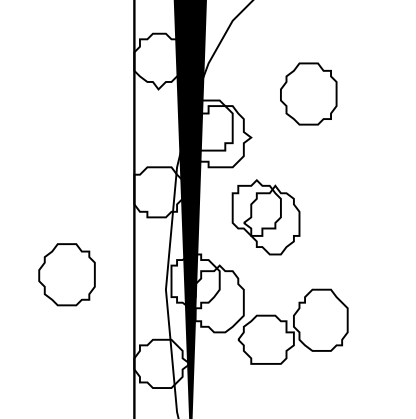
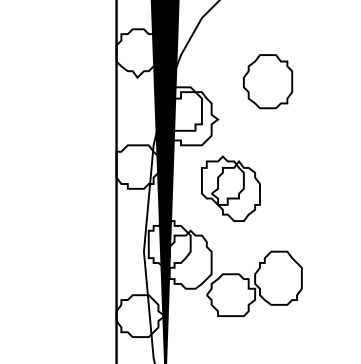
part: (67, 274) -> (58, 238), removed

